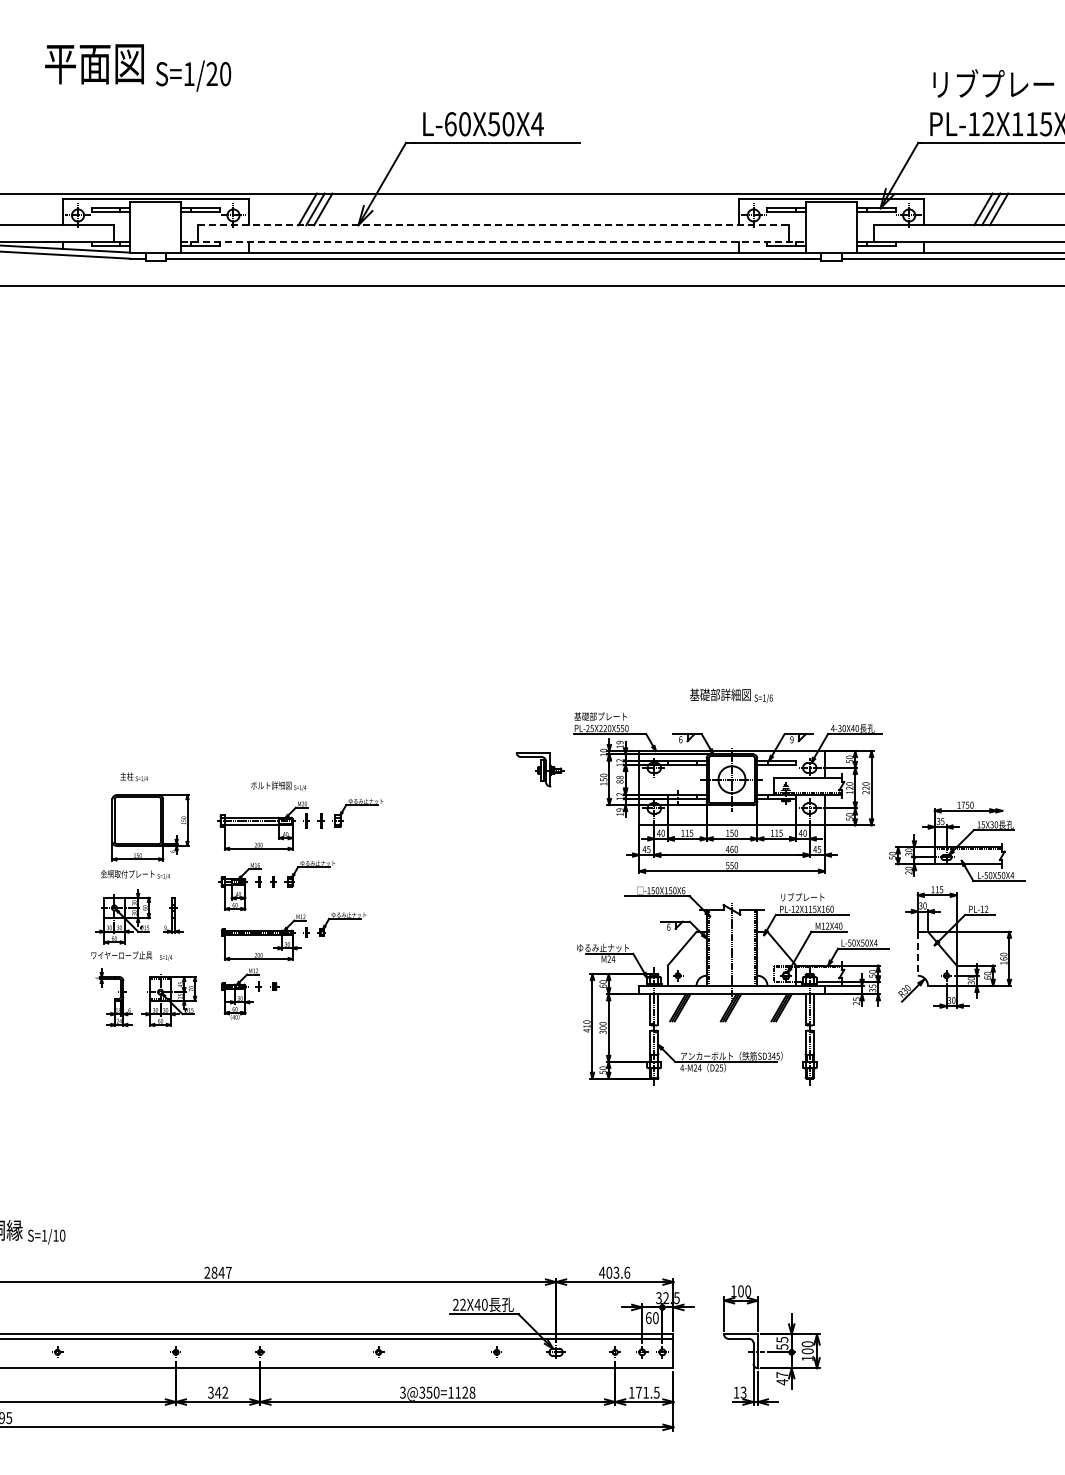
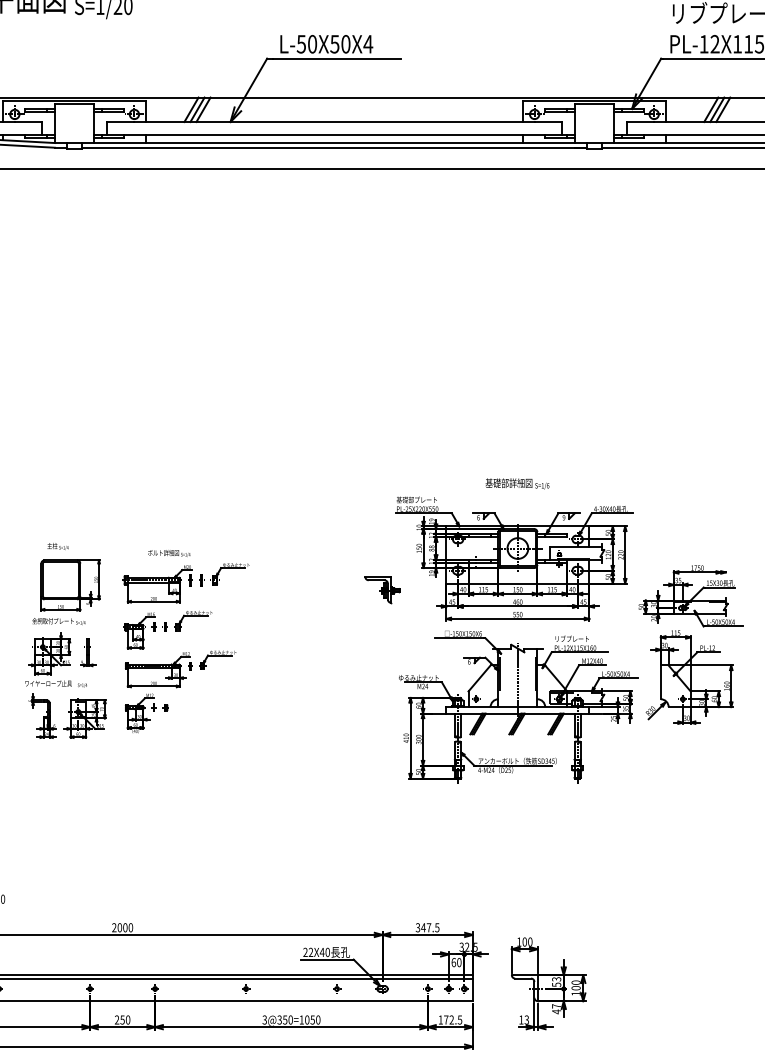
text: (450, 124) -> (301, 44), L-60X50X4 -> L-50X50X4
line: (493, 225) -> (334, 122), dashed -> solid
line: (493, 242) -> (334, 135), dashed -> solid
part: (539, 769) -> (382, 589), moved
line: (917, 953) -> (660, 682), dashed -> solid
text: (221, 1272) -> (125, 927), 2847 -> 2000
text: (614, 1272) -> (427, 927), 403.6 -> 347.5
text: (781, 1339) -> (555, 979), 55 -> 53
text: (218, 1392) -> (122, 1019), 342 -> 250
text: (465, 1392) -> (312, 1019), 3@350=1128 -> 3@350=1050
text: (645, 1392) -> (451, 1019), 171.5 -> 172.5

